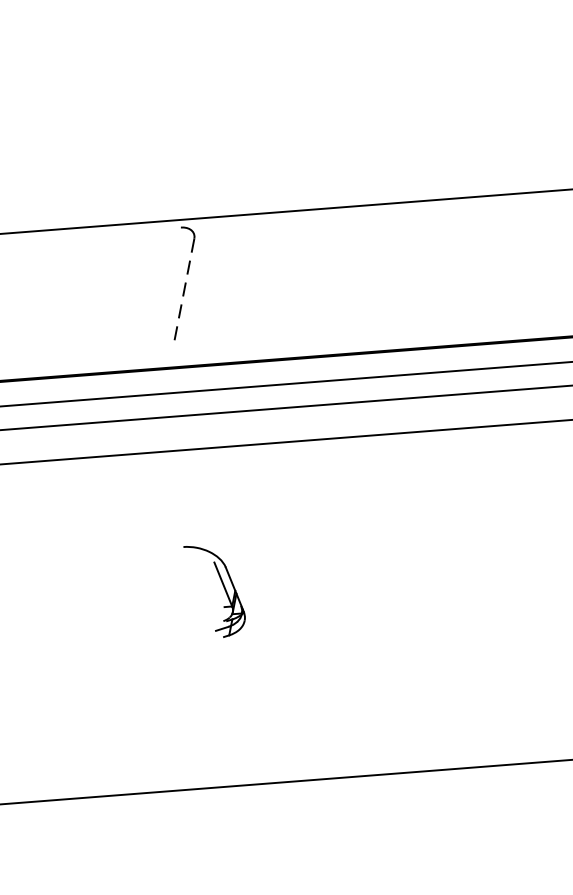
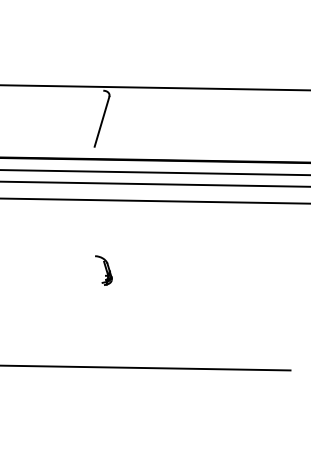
line: (183, 292) -> (101, 122), dashed -> solid
part: (215, 590) -> (103, 270), size x0.62

